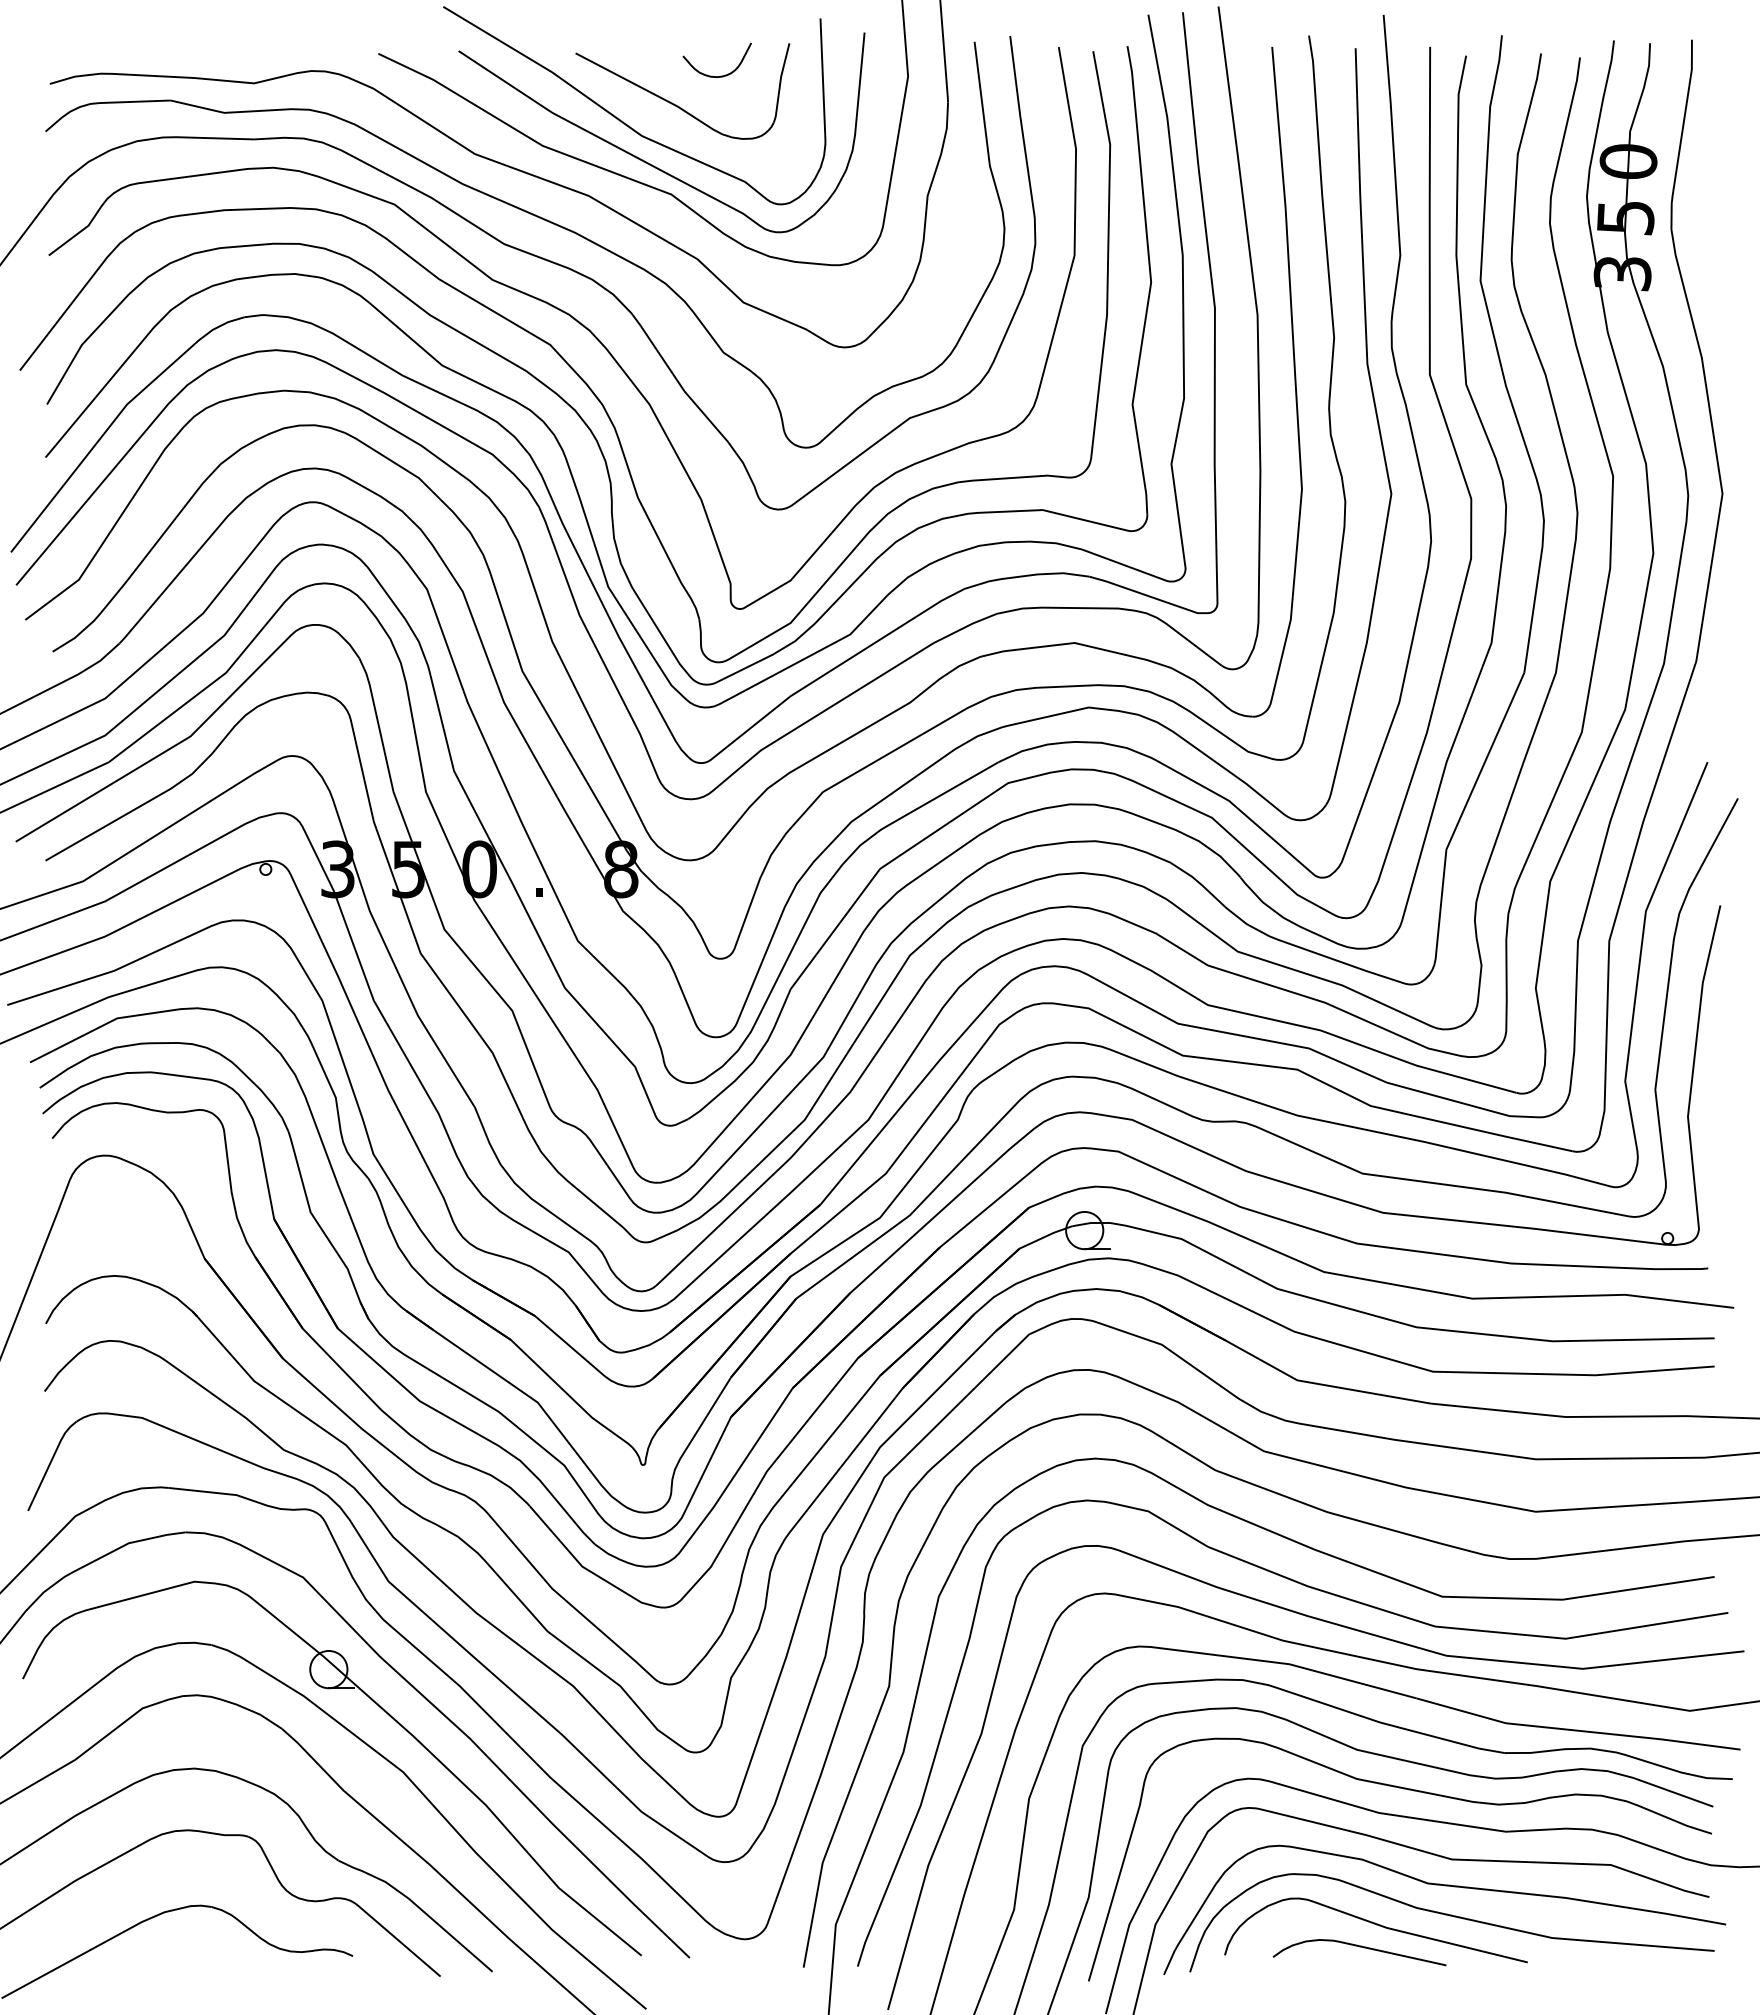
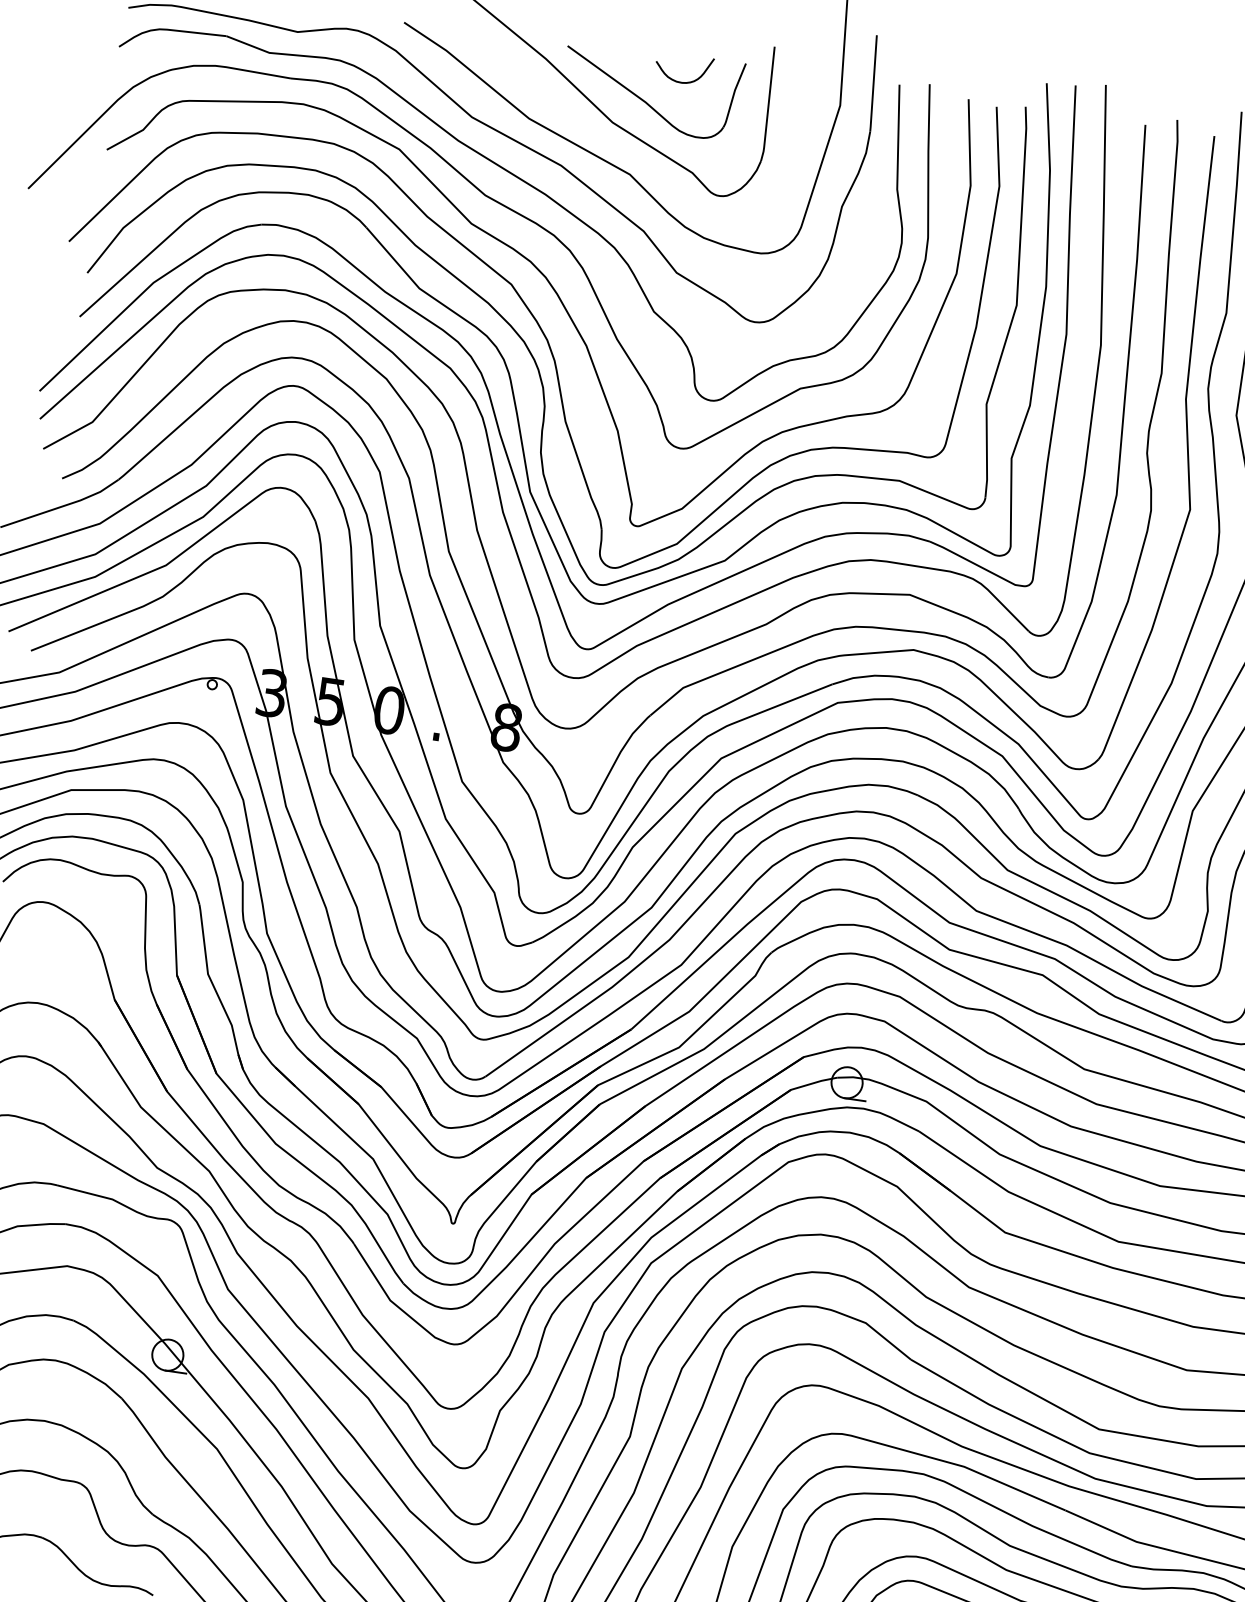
curve: (646, 161) -> (613, 144), removed

